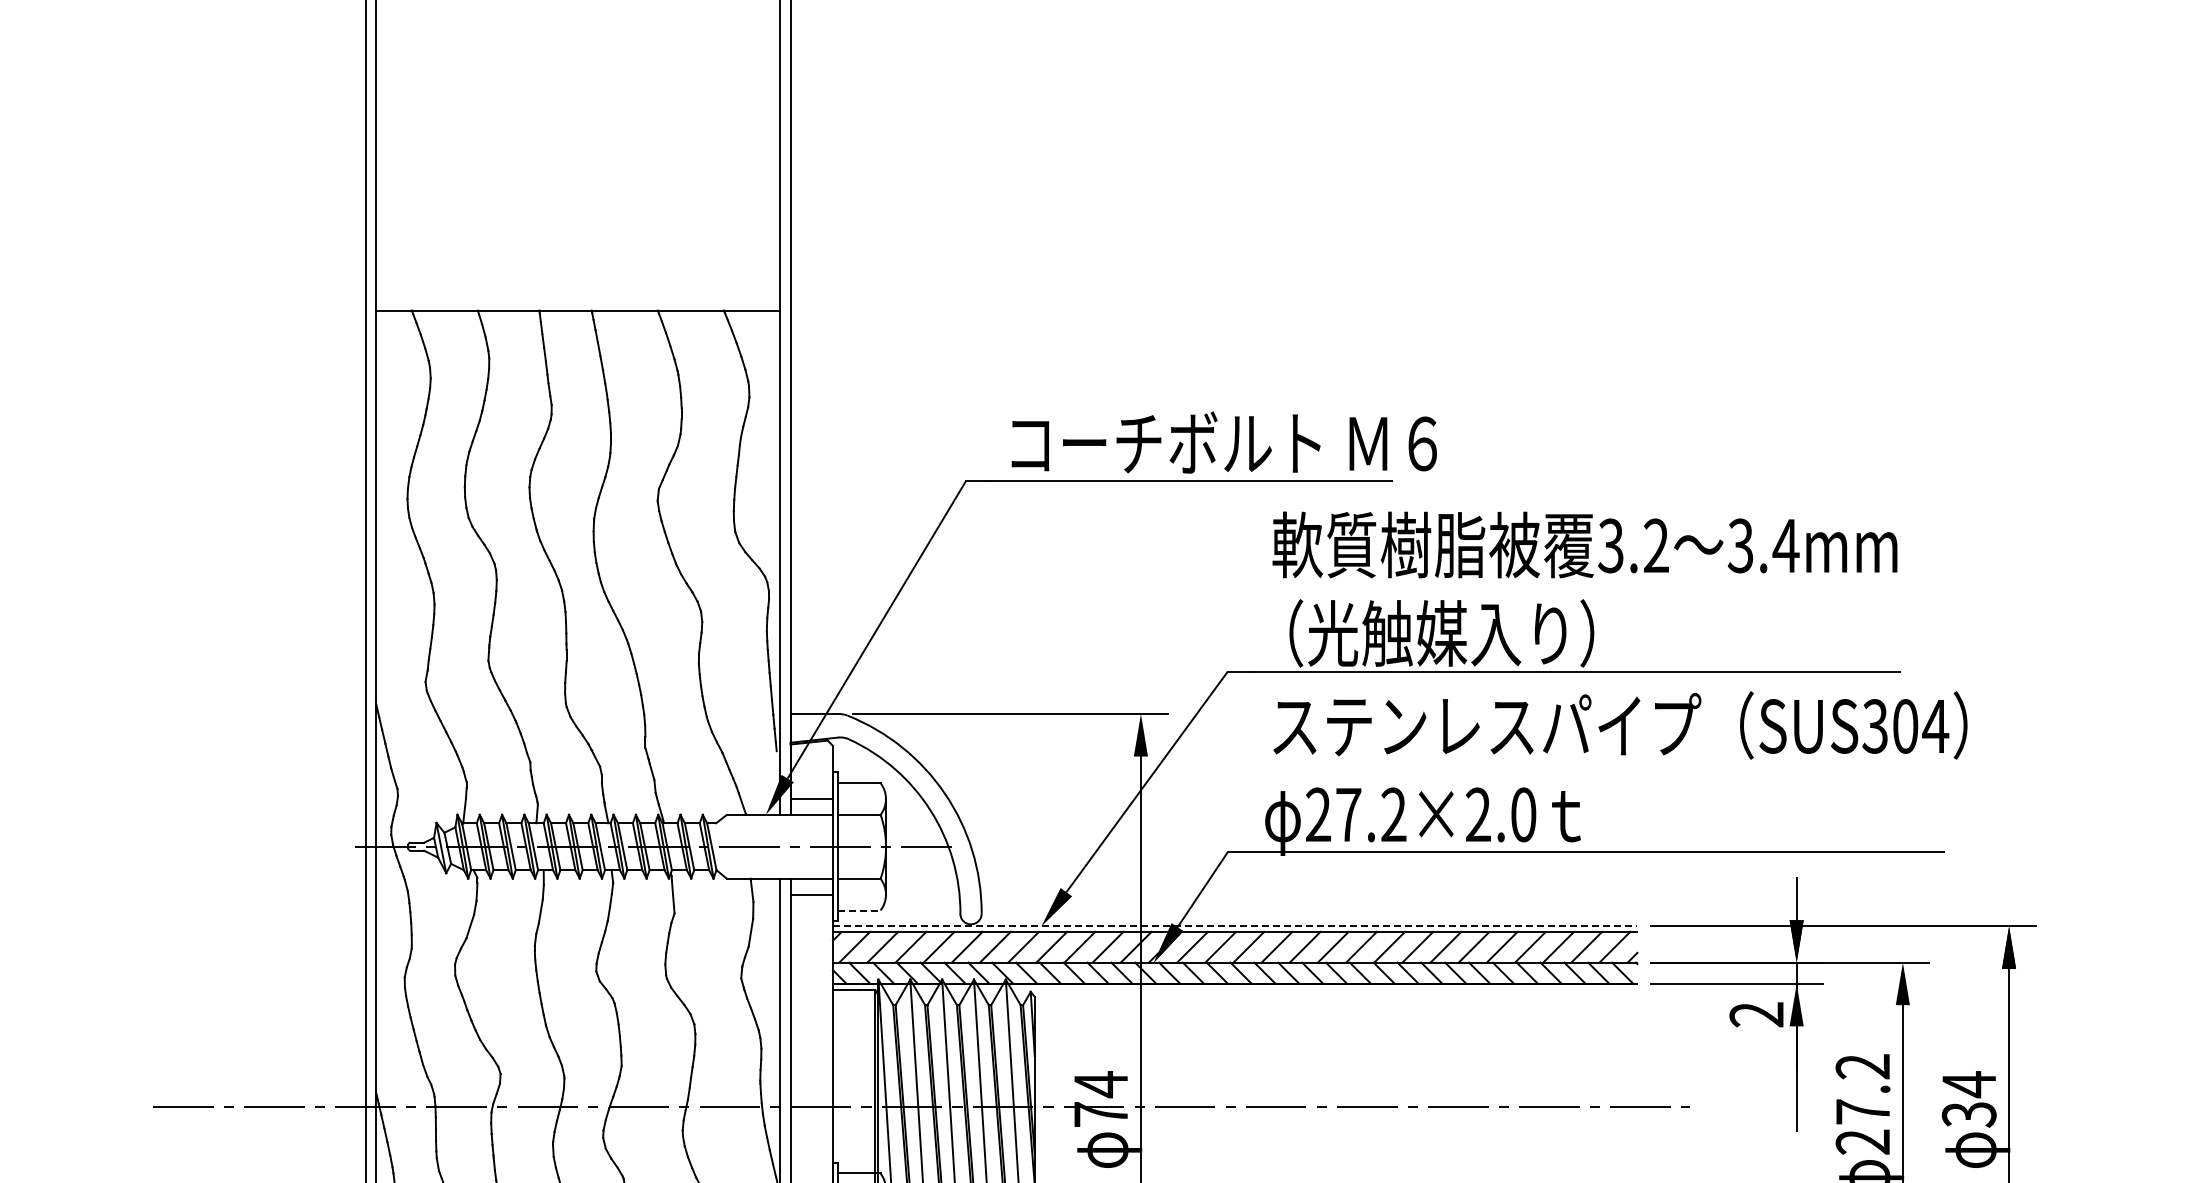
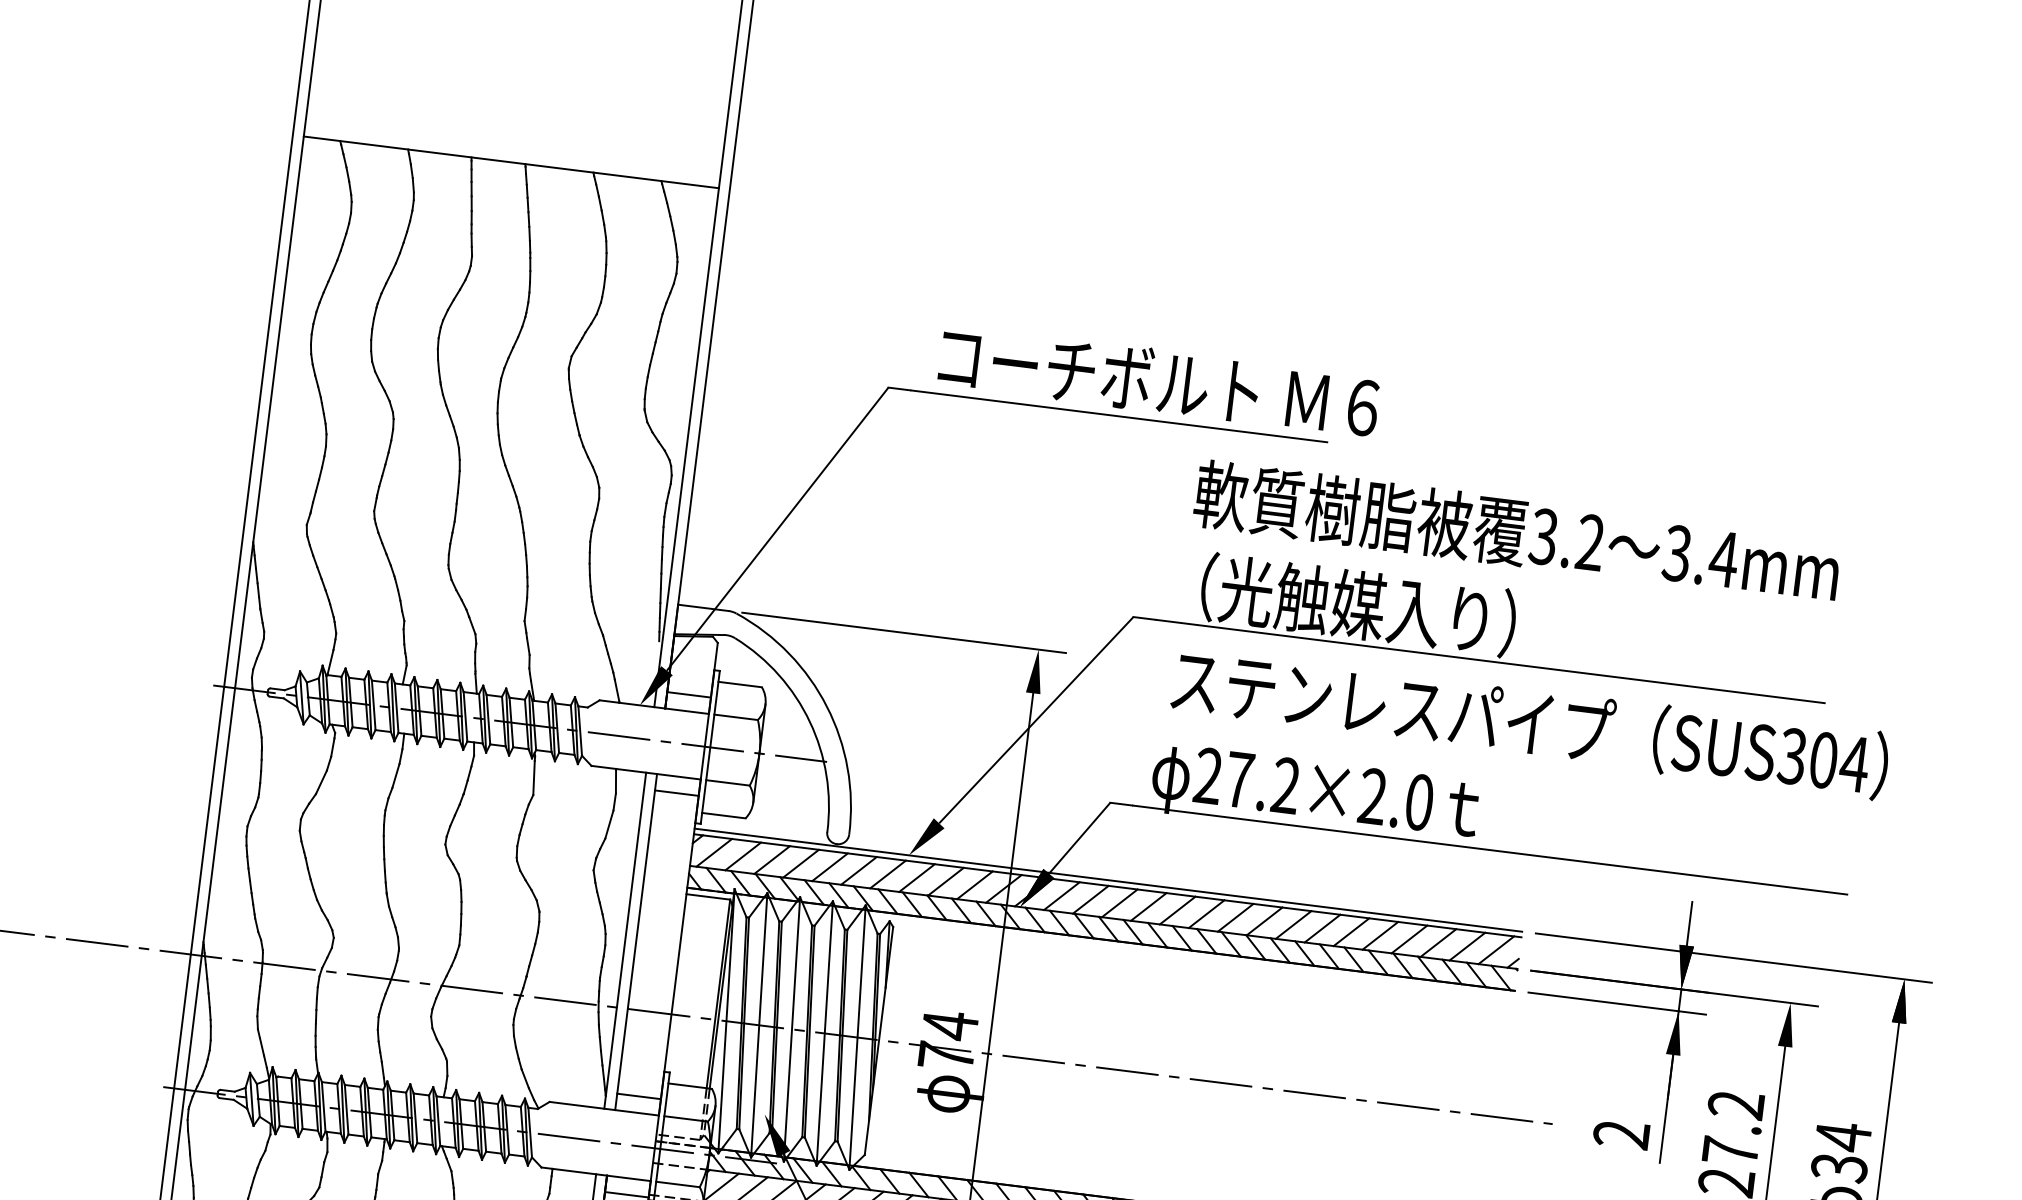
line: (859, 910) -> (723, 815), dashed -> solid
line: (1235, 926) -> (1108, 880), dashed -> solid
text: (1756, 1014) -> (1621, 1134), moved

